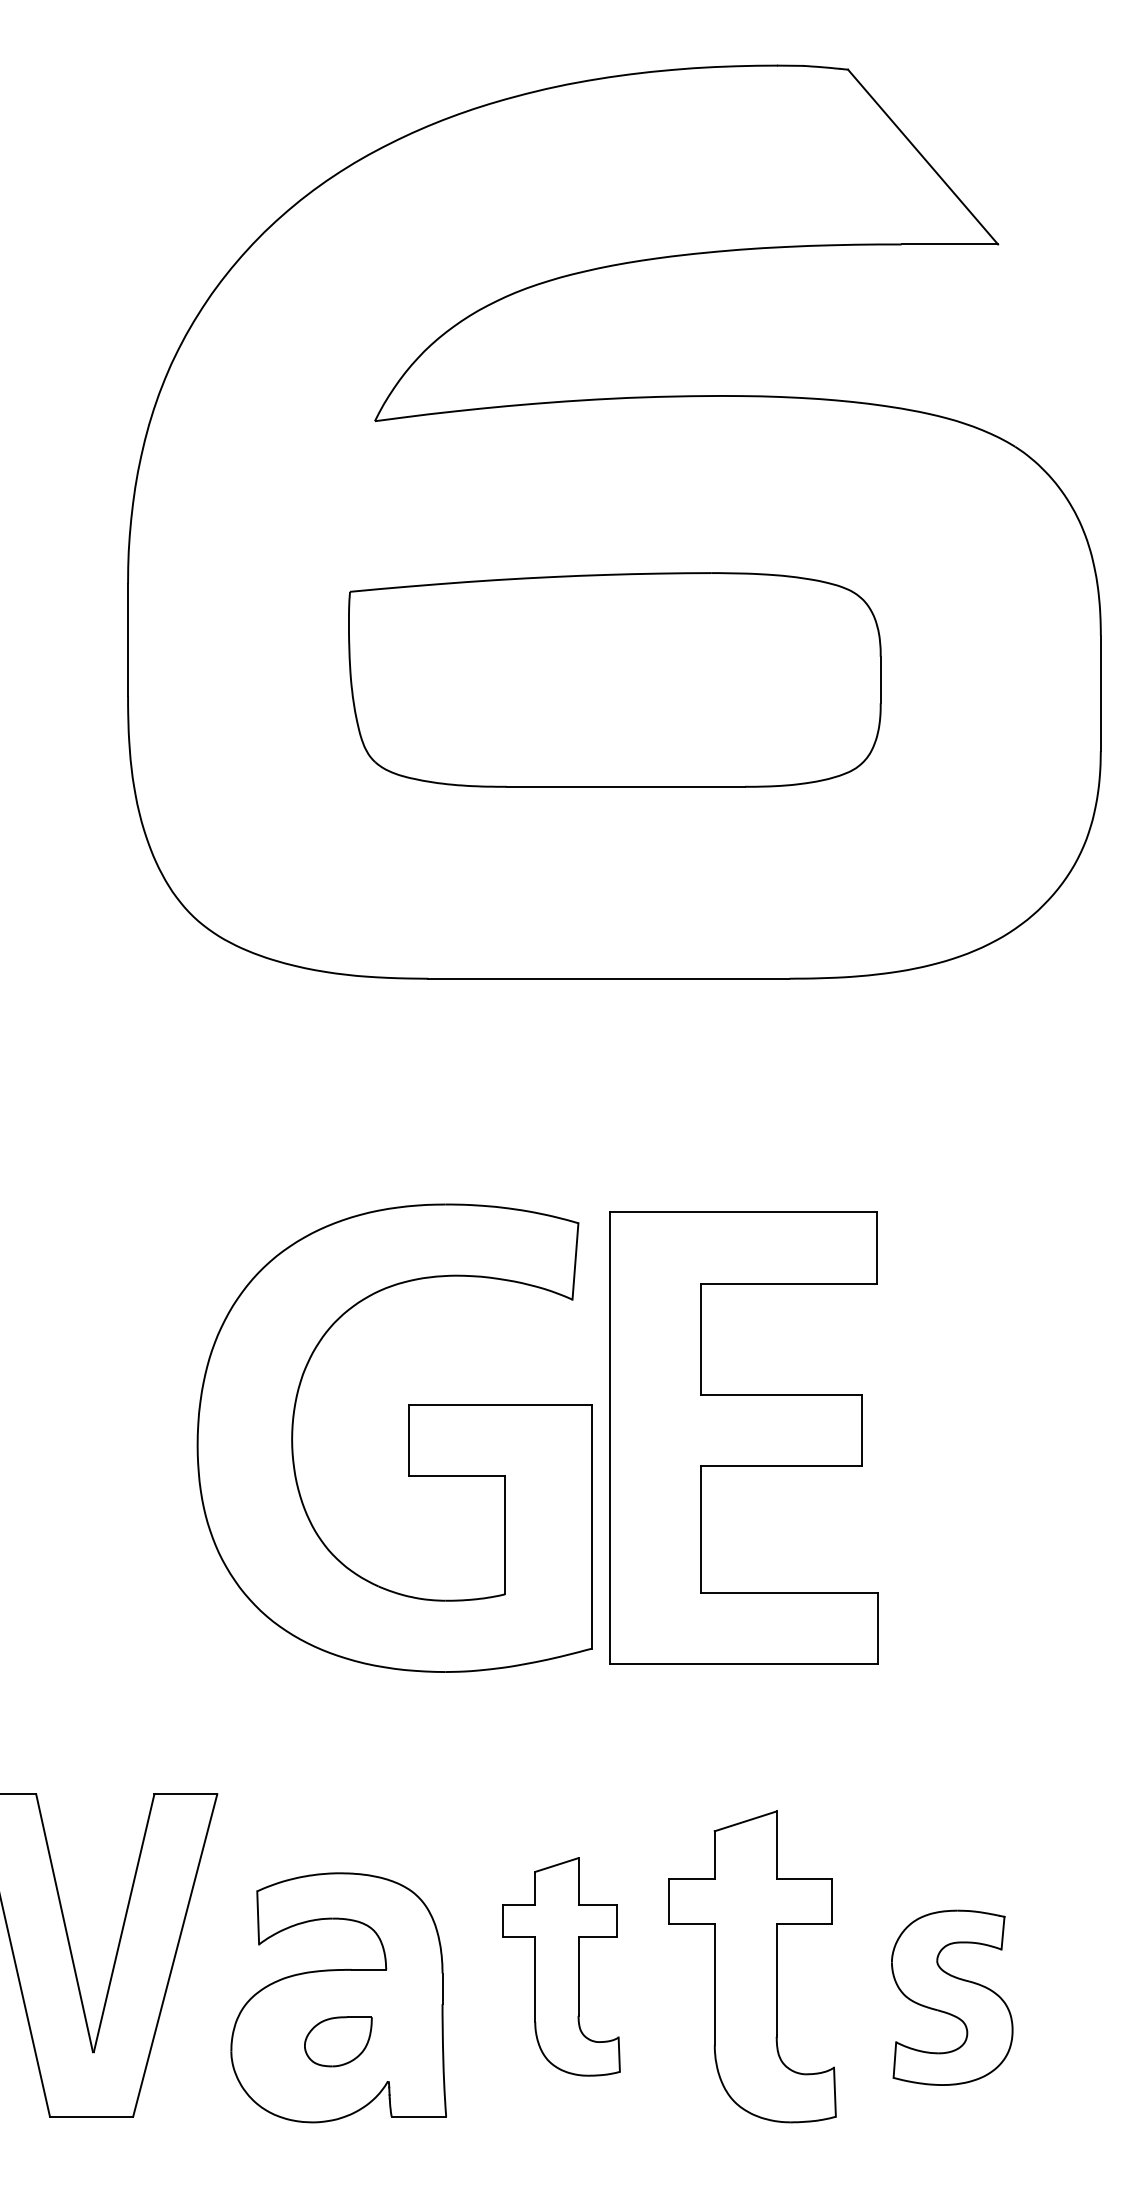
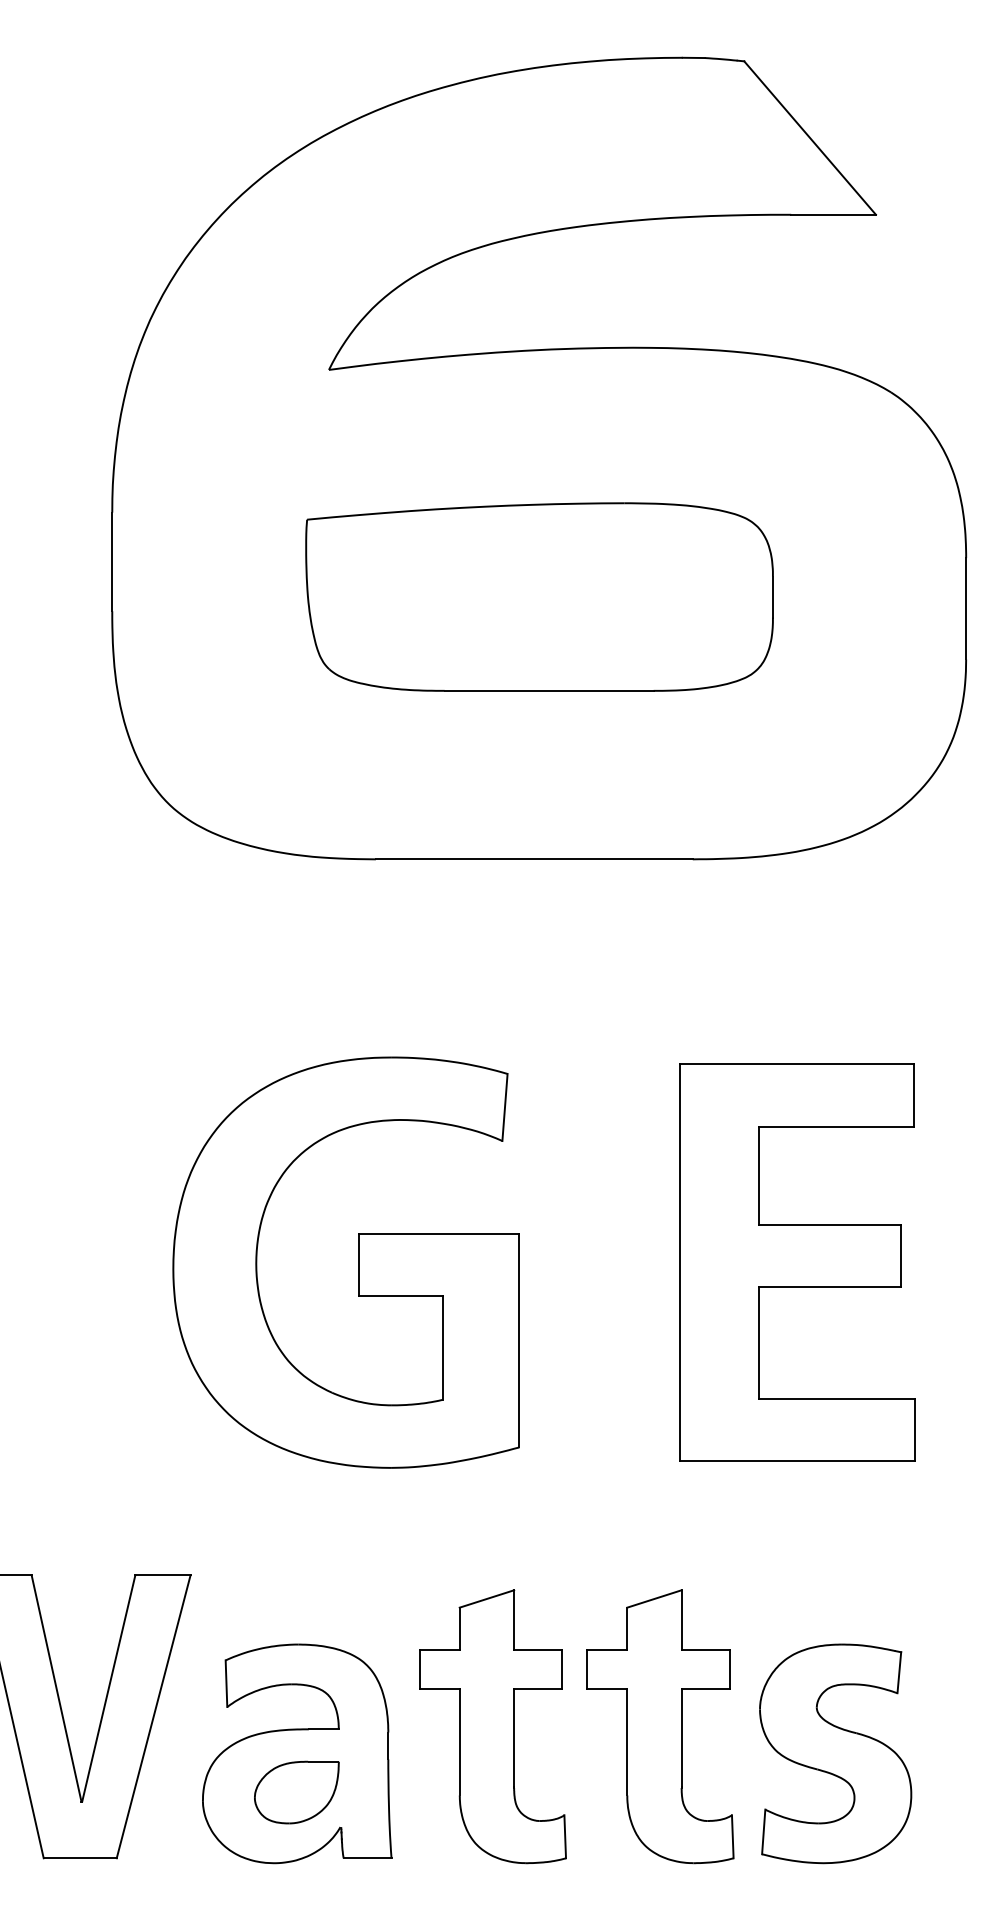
part: (743, 1437) -> (796, 1262), moved
part: (561, 1966) -> (492, 1726), size x1.43
part: (952, 1997) -> (835, 1753), size x1.43
part: (338, 2041) -> (296, 1792), size x1.43

